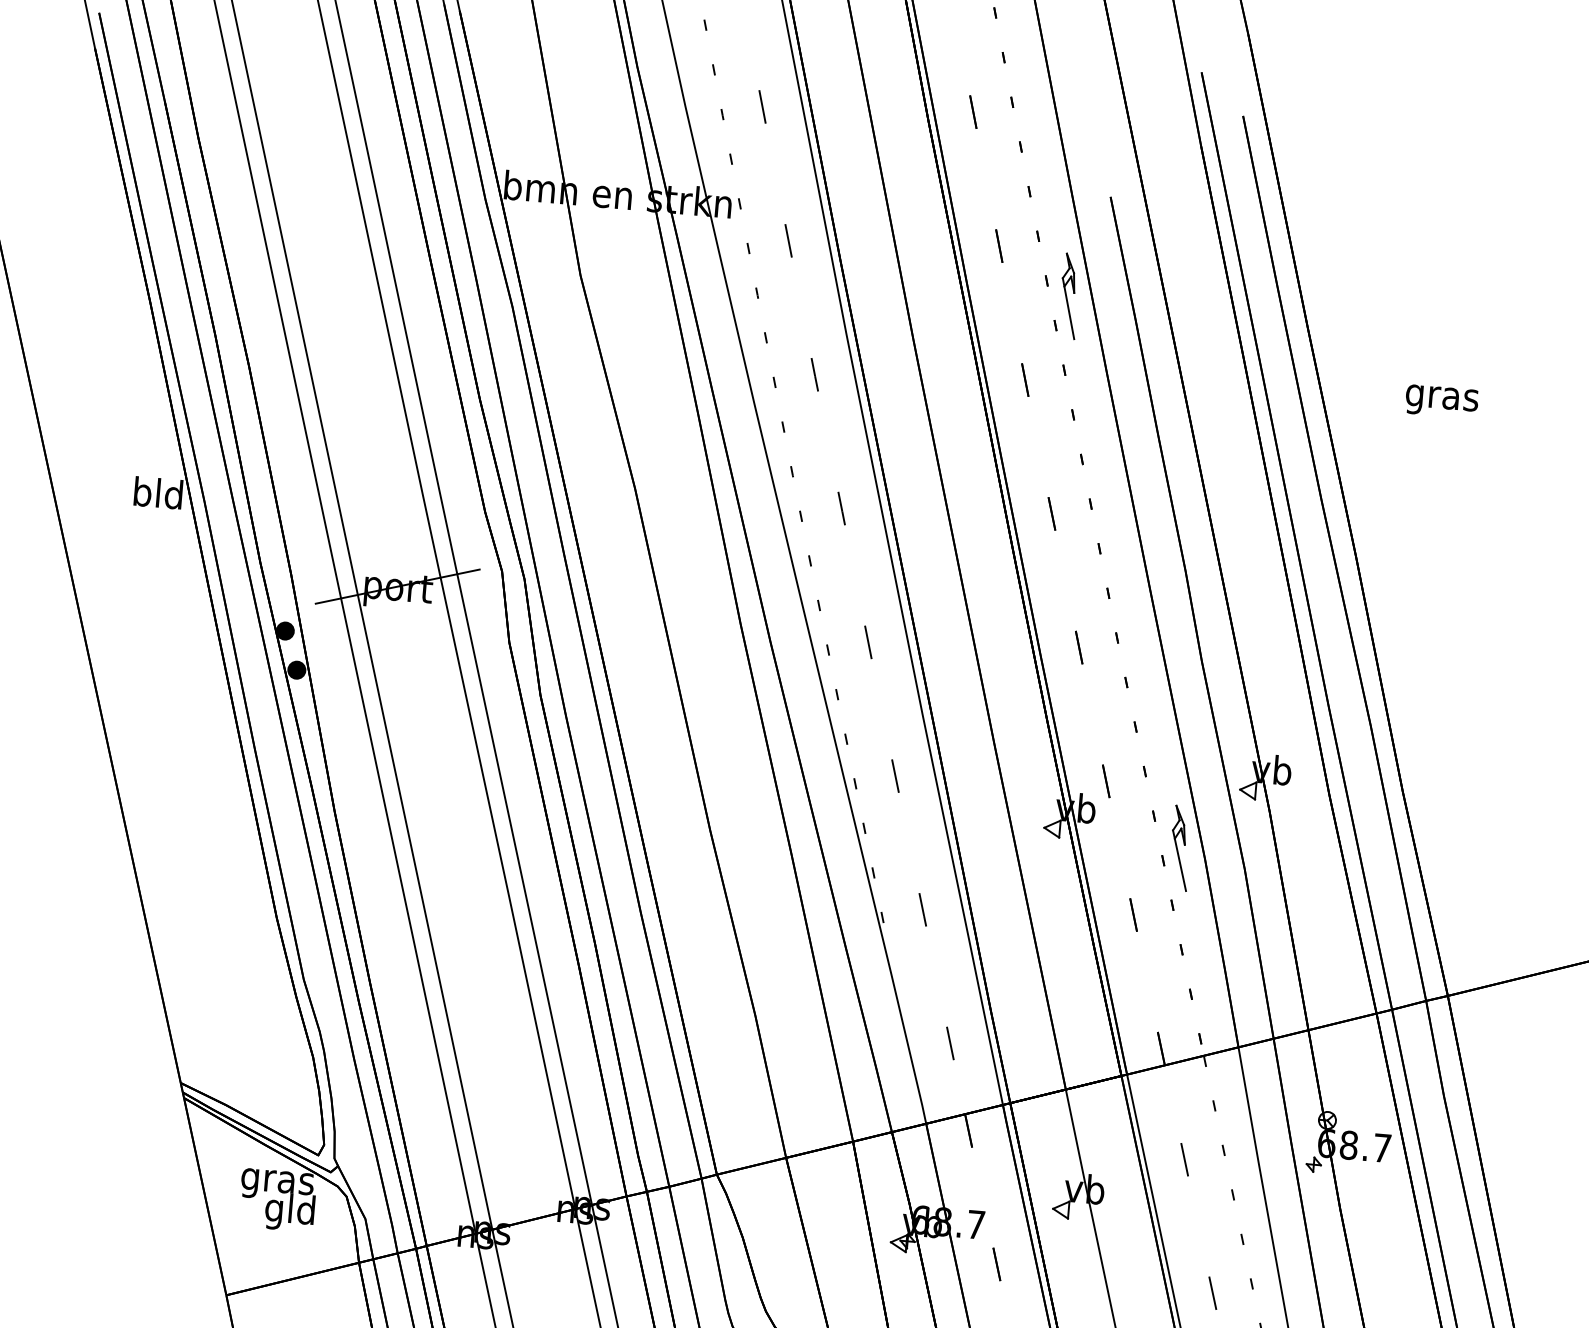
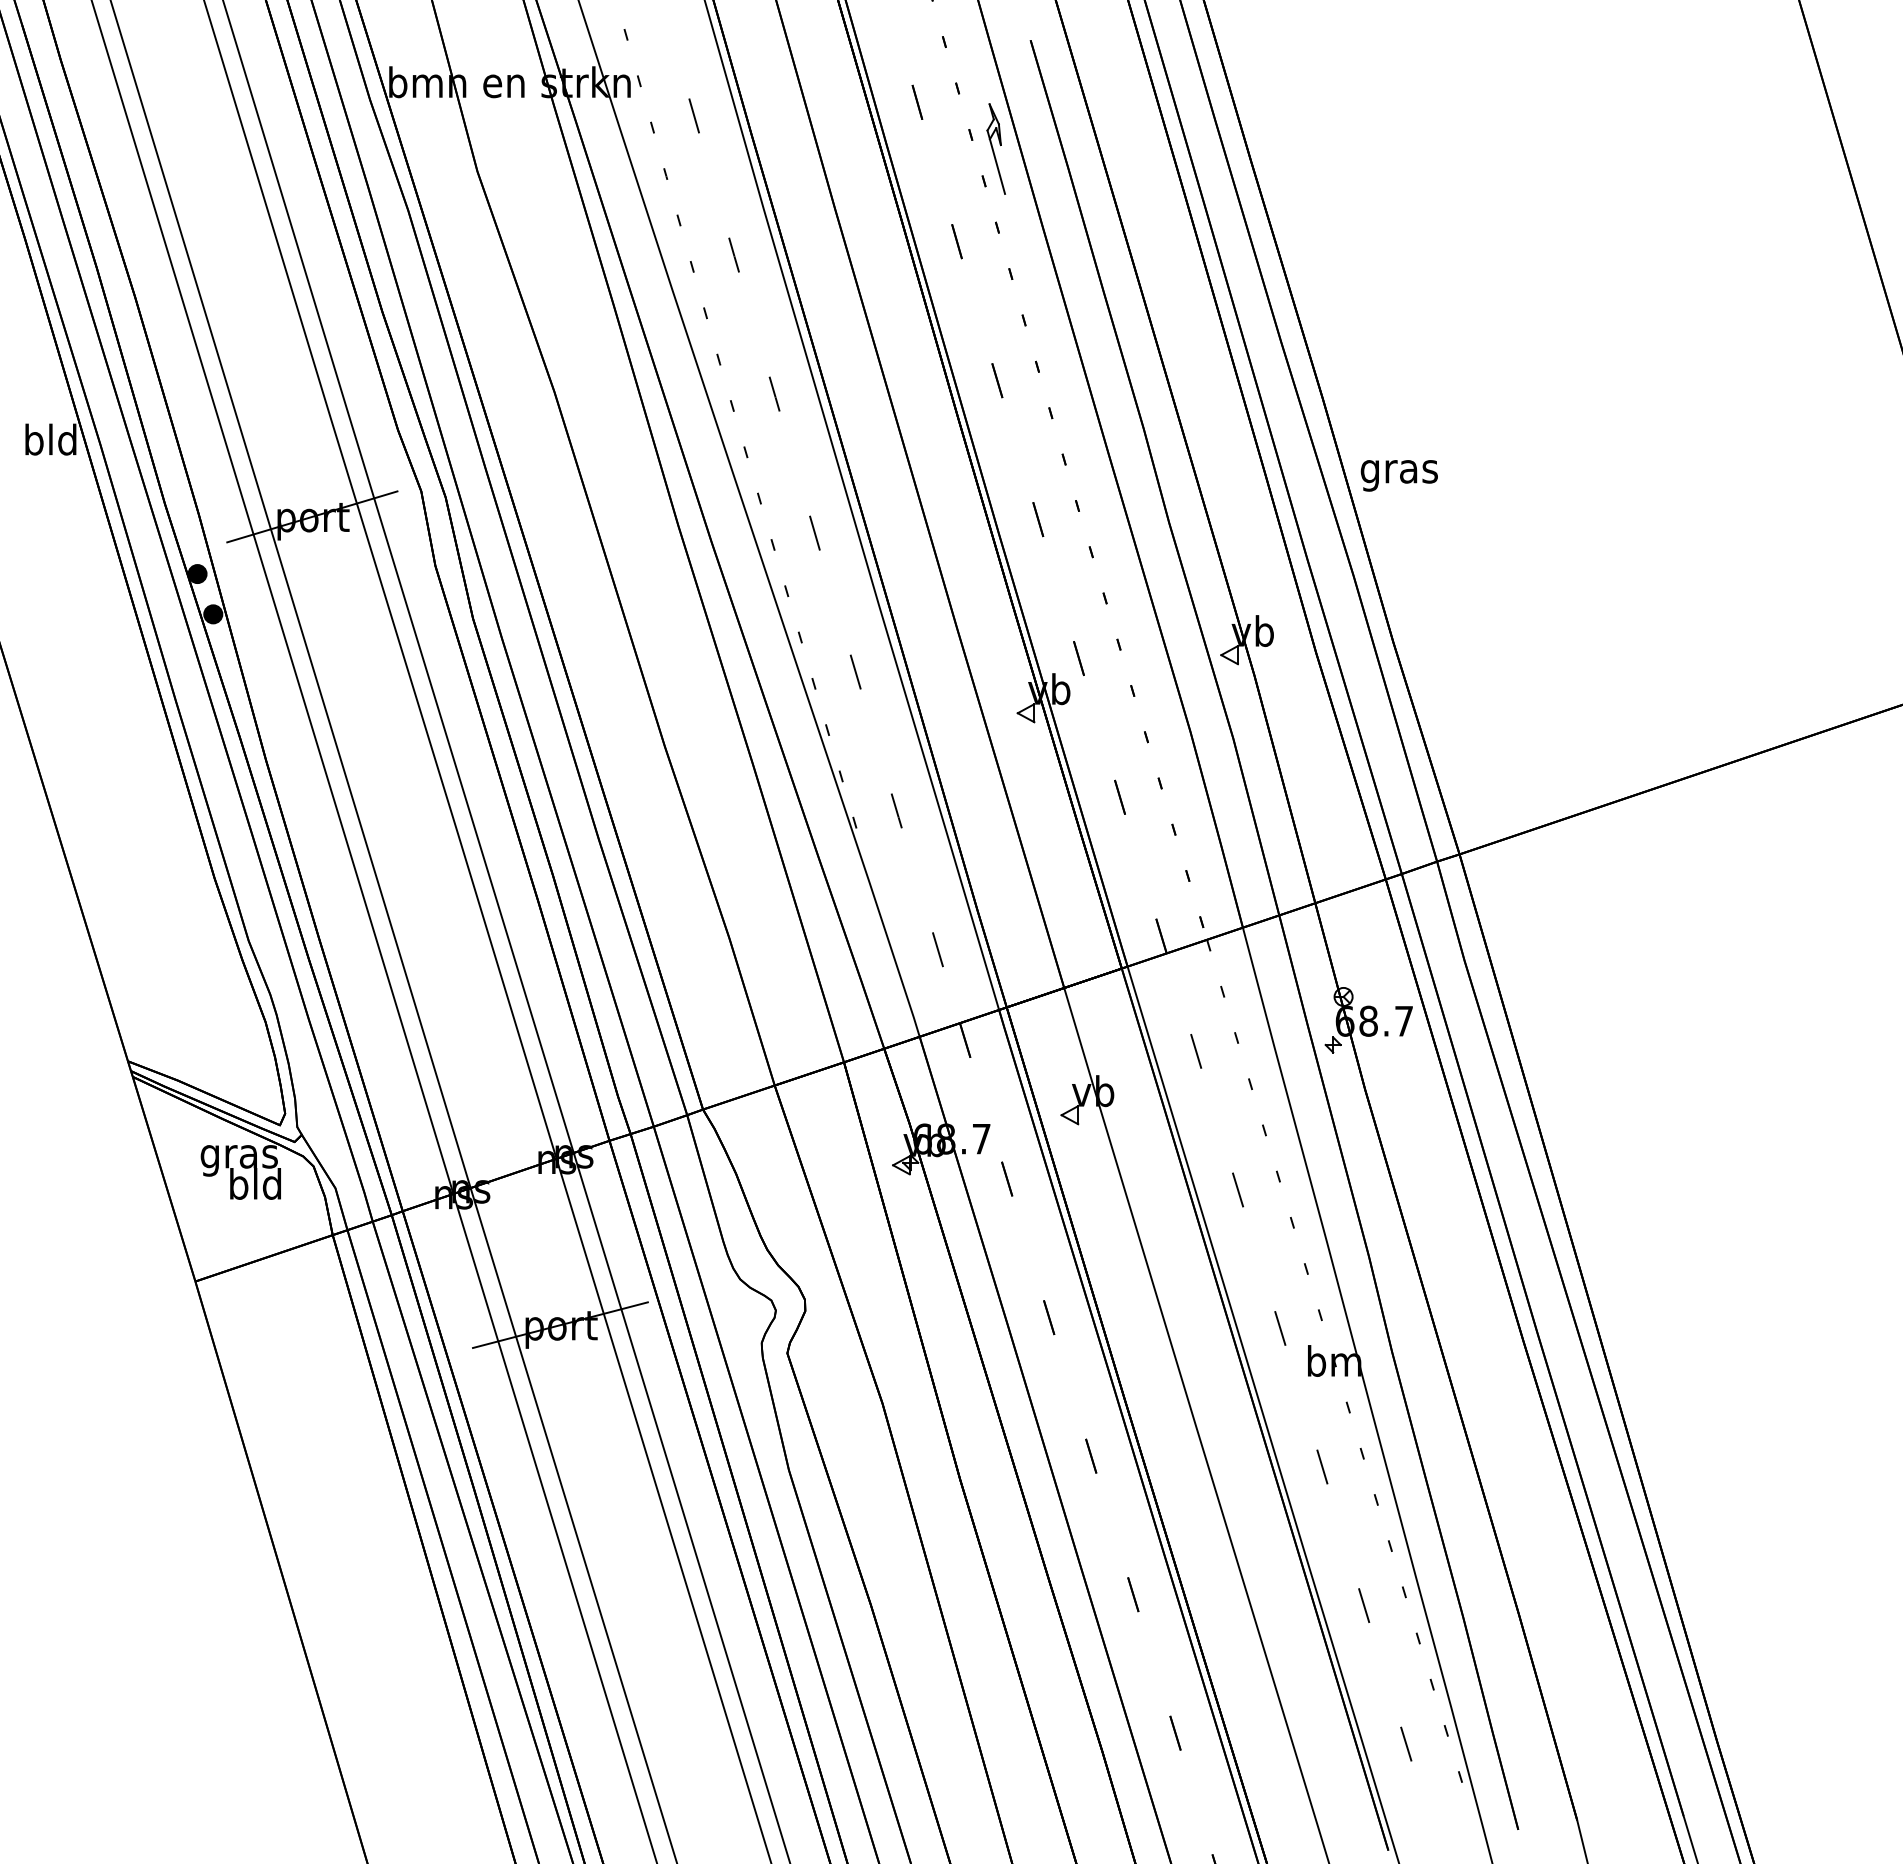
text: (1441, 401) -> (1398, 475), moved
part: (1180, 848) -> (1163, 722), removed
text: (274, 1210) -> (238, 1187), gld -> bld

